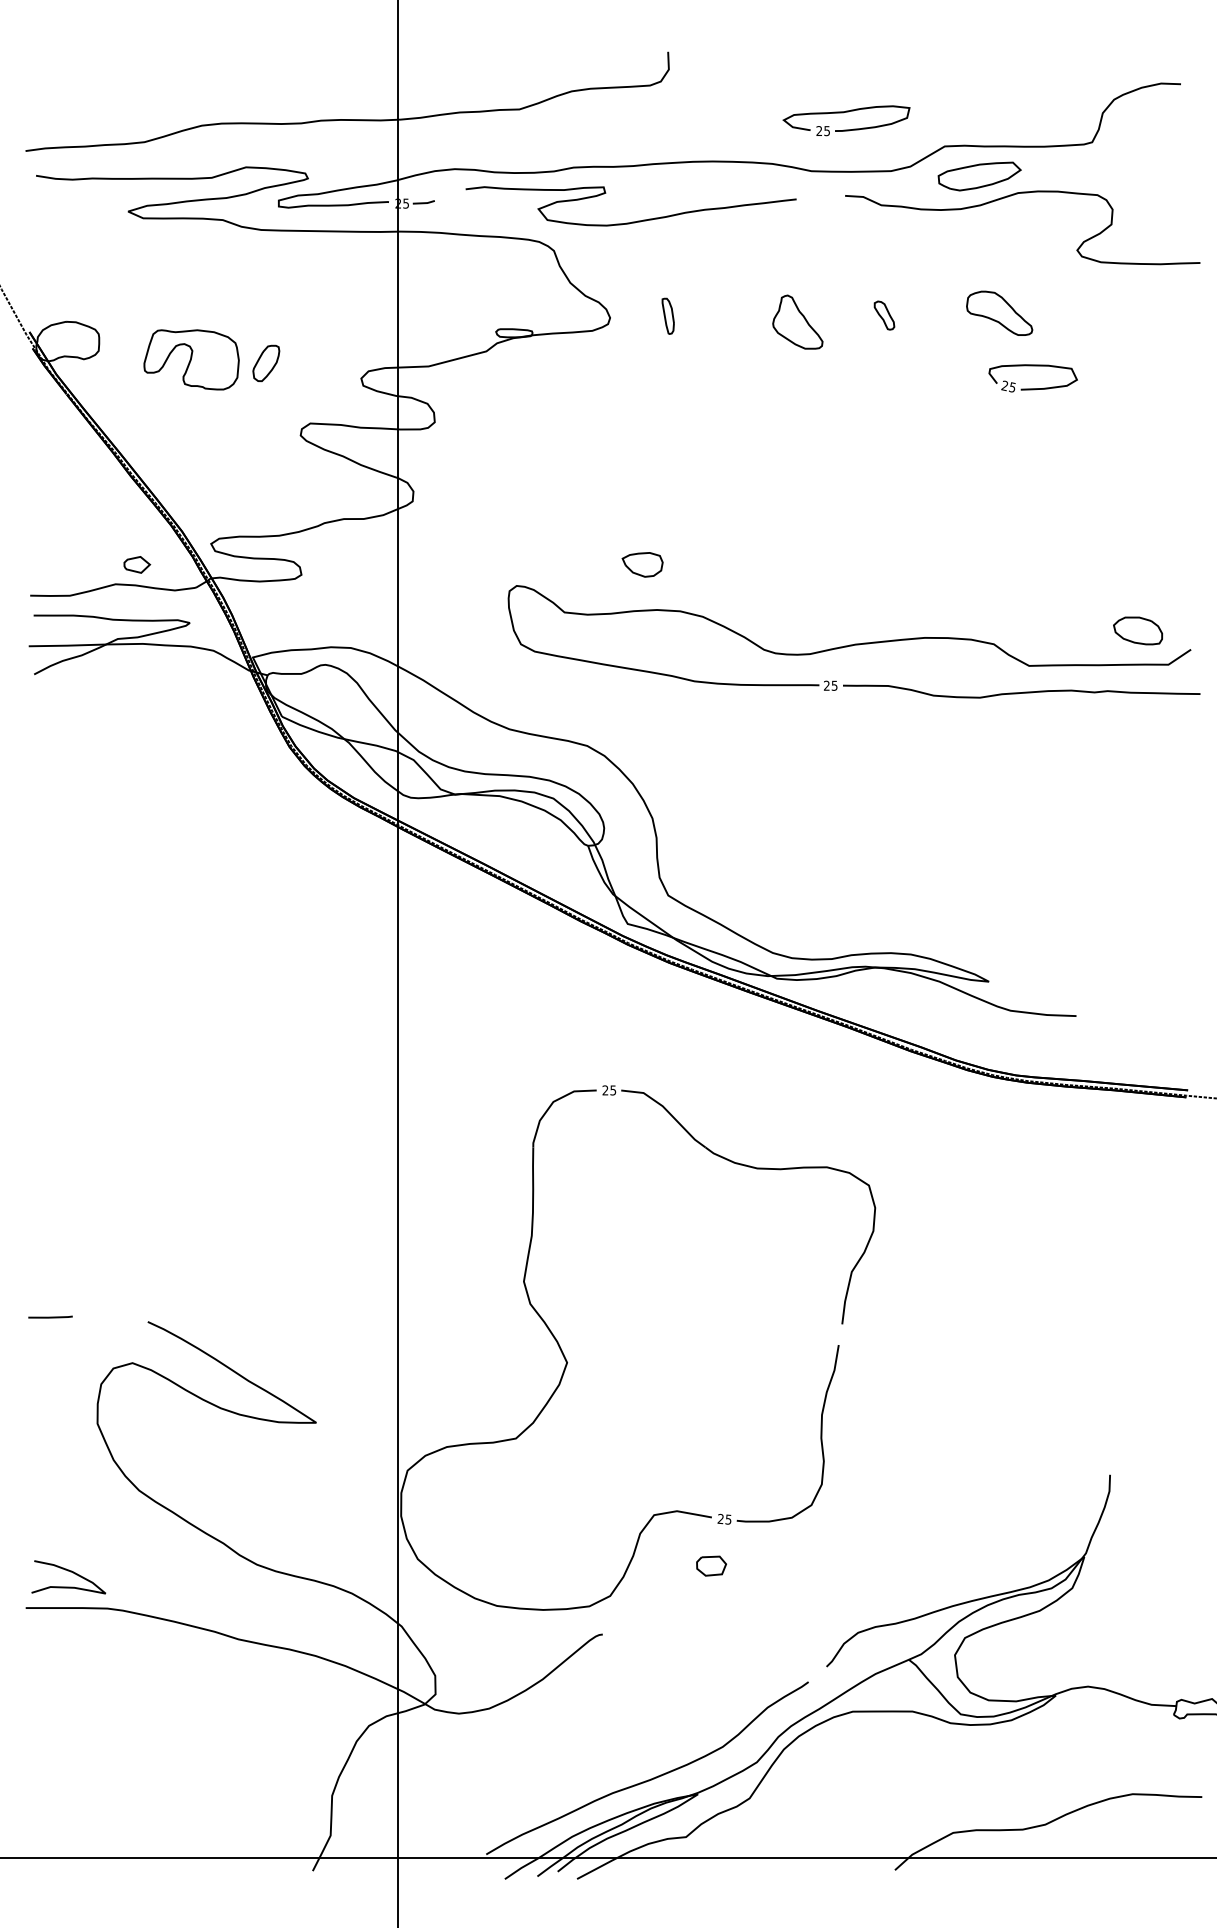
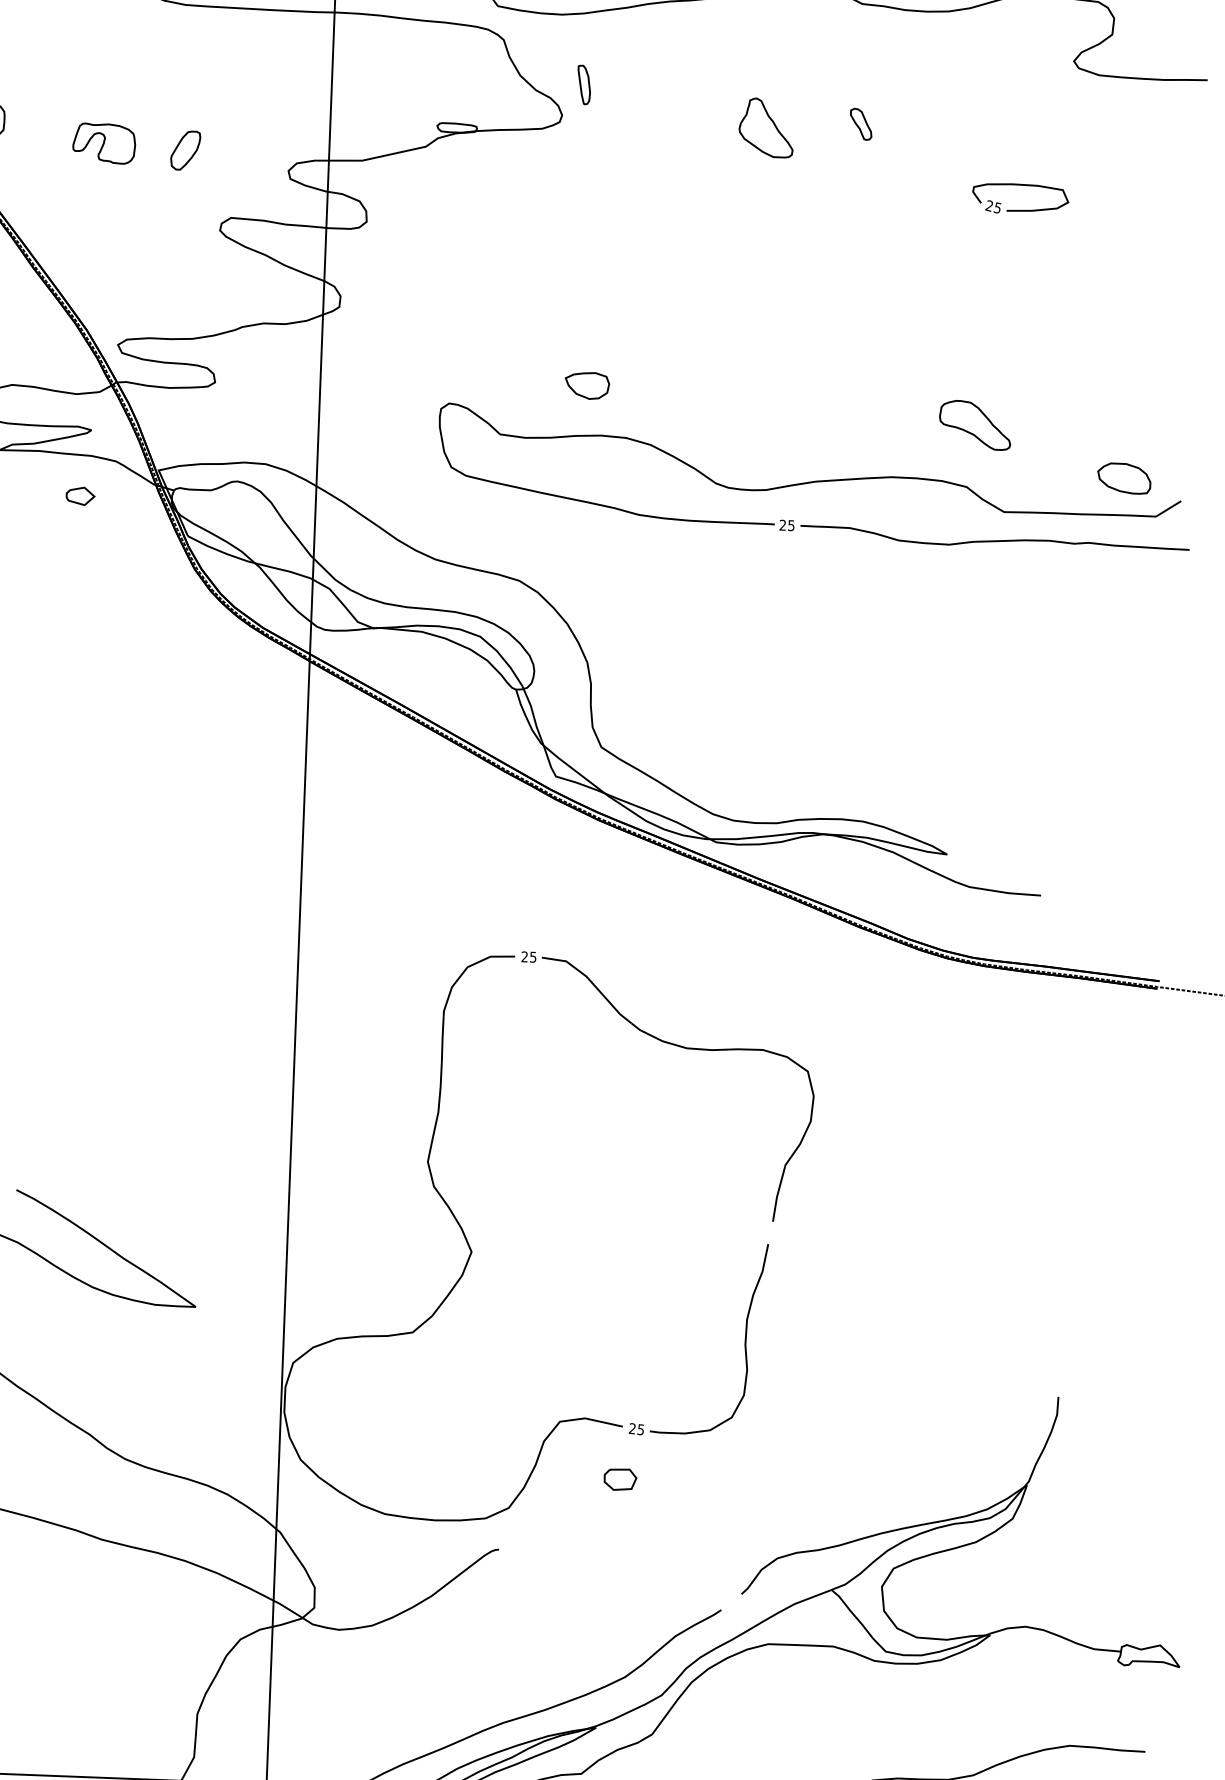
part: (999, 312) -> (975, 424), moved
part: (667, 315) -> (583, 84), moved
part: (191, 359) -> (104, 143), size x0.6
part: (137, 564) -> (80, 495), moved

